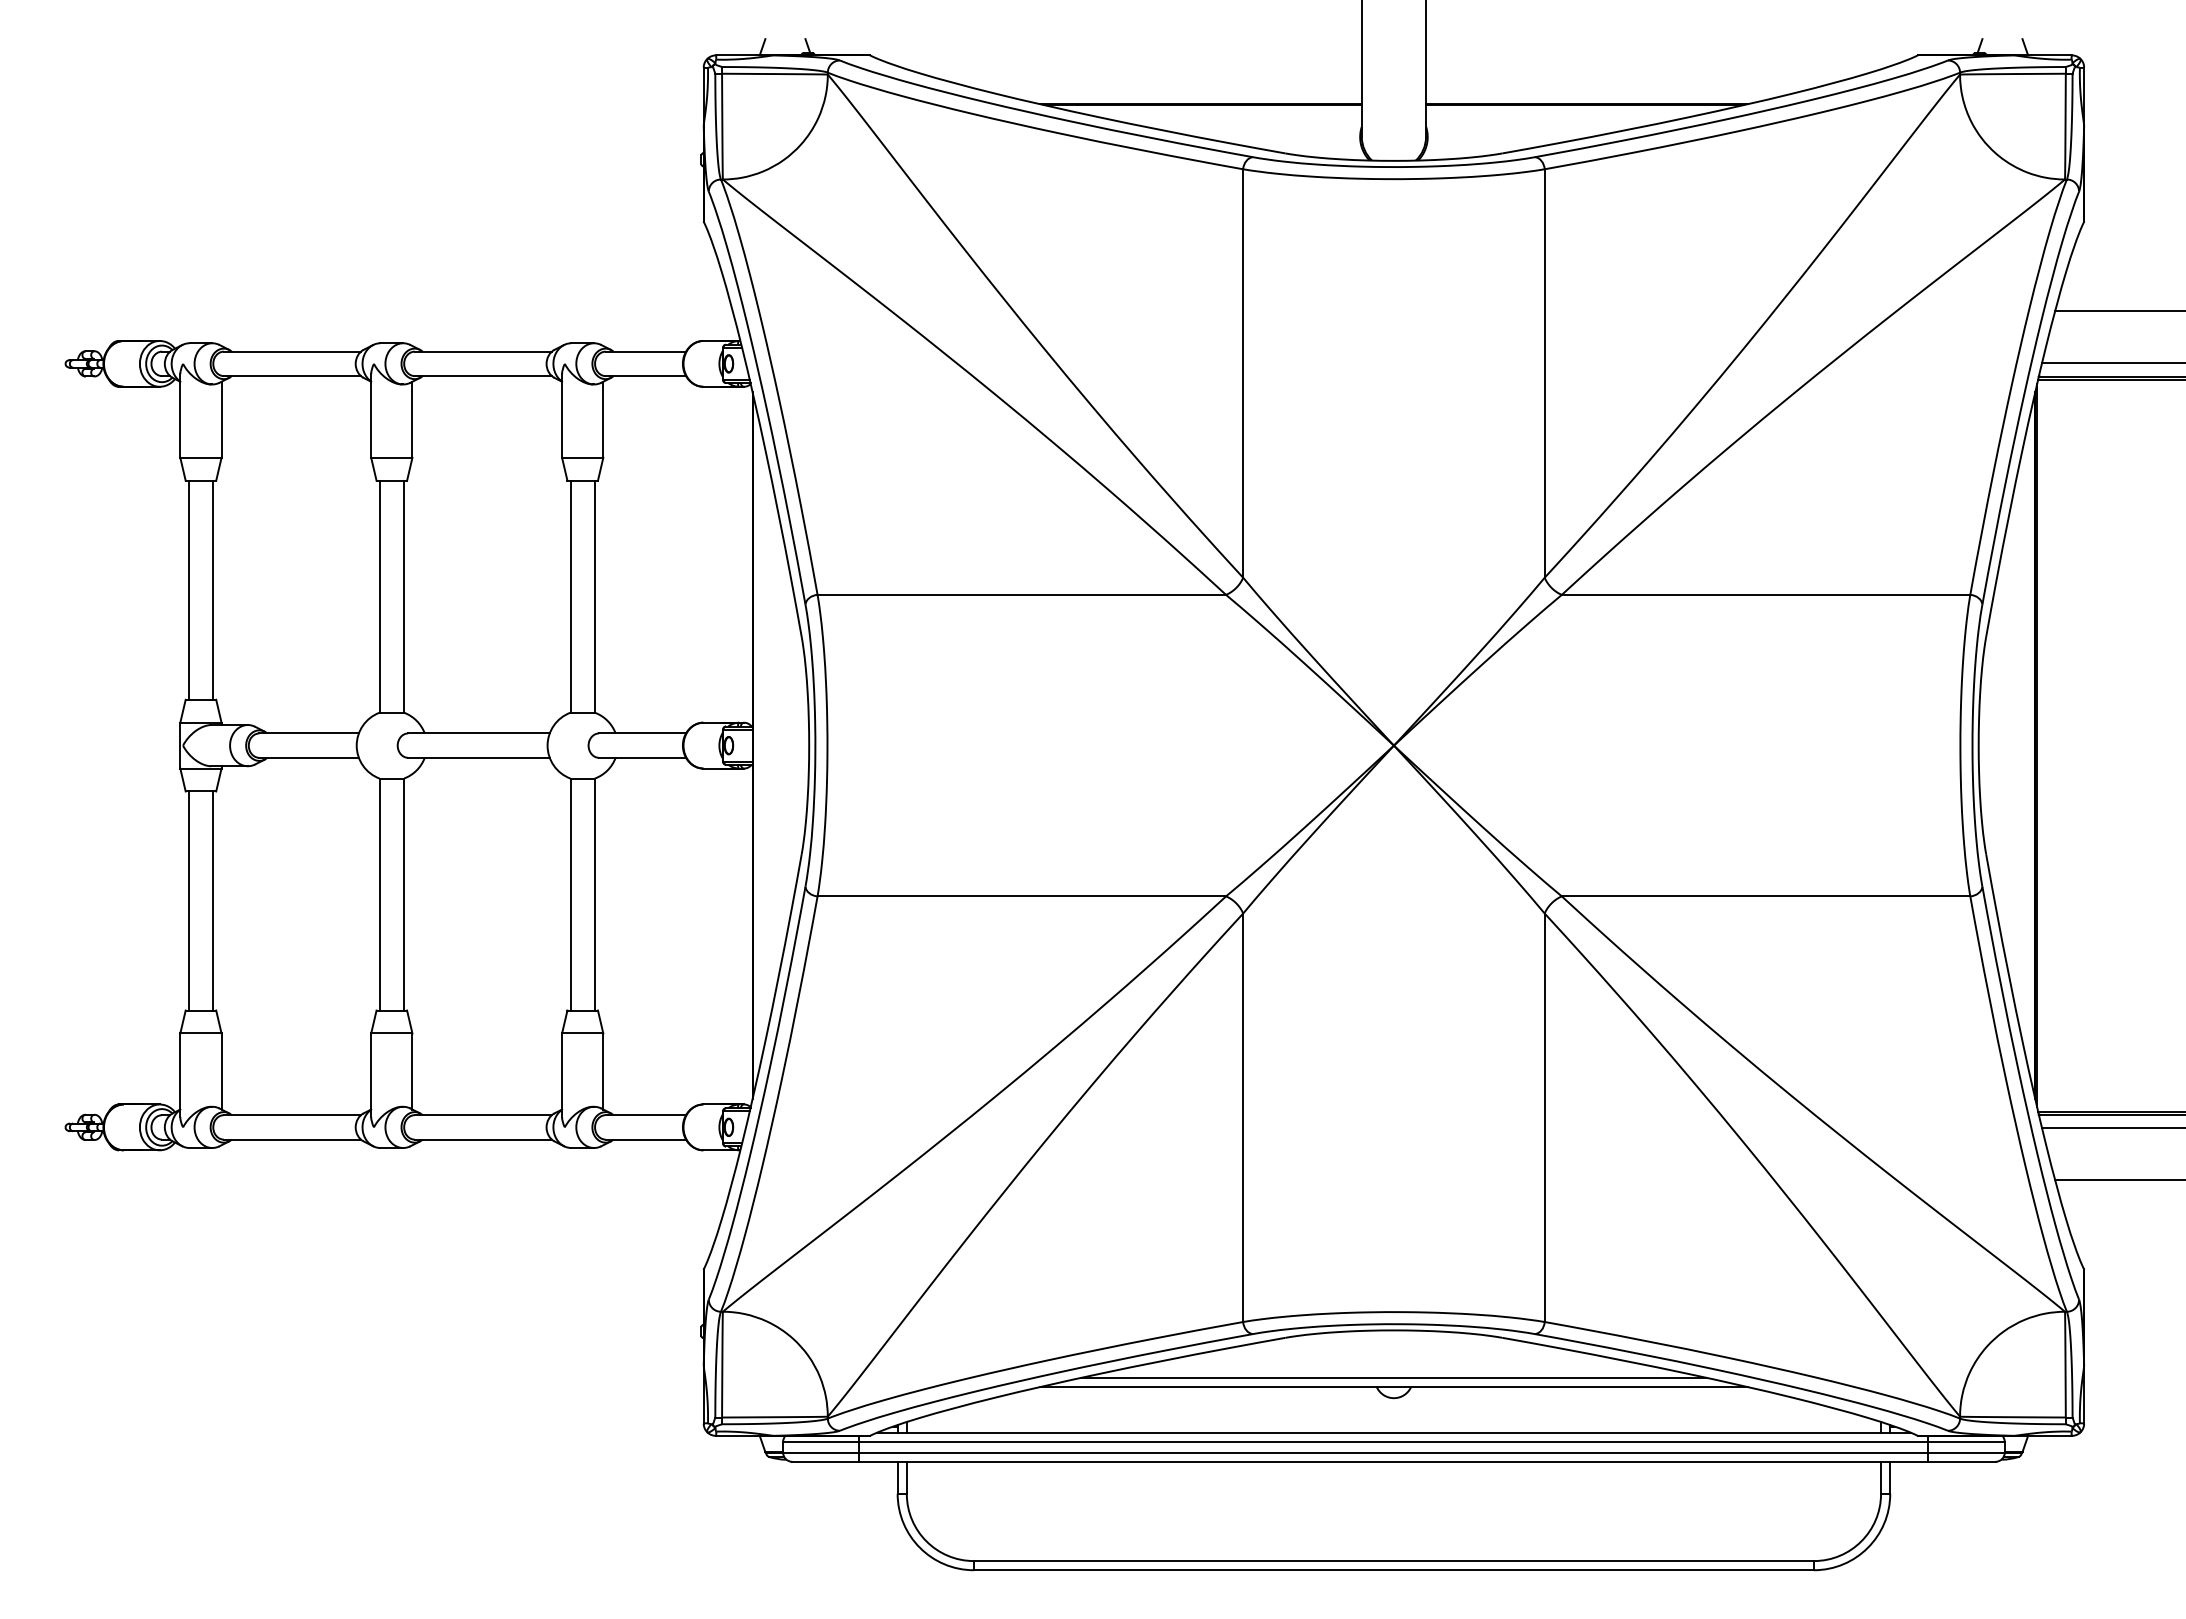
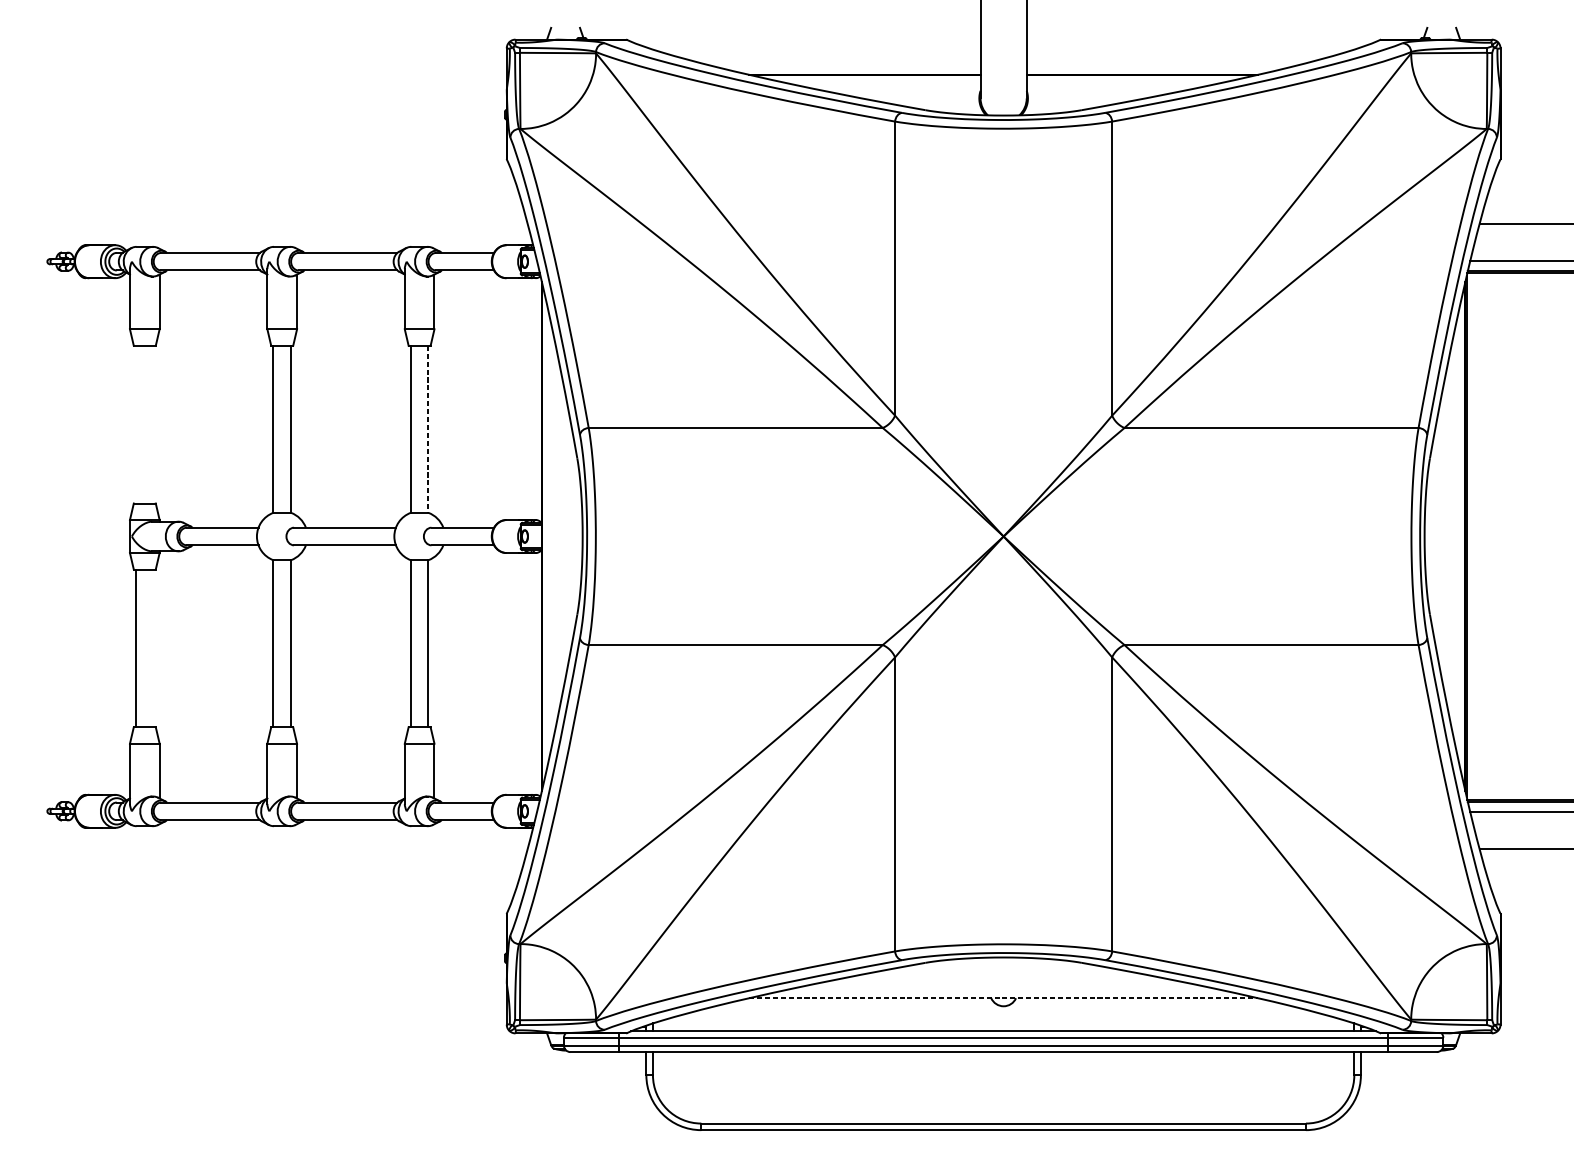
line: (188, 589) -> (135, 424), removed
line: (213, 589) -> (153, 424), removed
line: (594, 597) -> (428, 429), solid -> dashed
line: (213, 900) -> (153, 648), removed
line: (1393, 1377) -> (1003, 991), removed
line: (1393, 1386) -> (1003, 997), solid -> dashed

